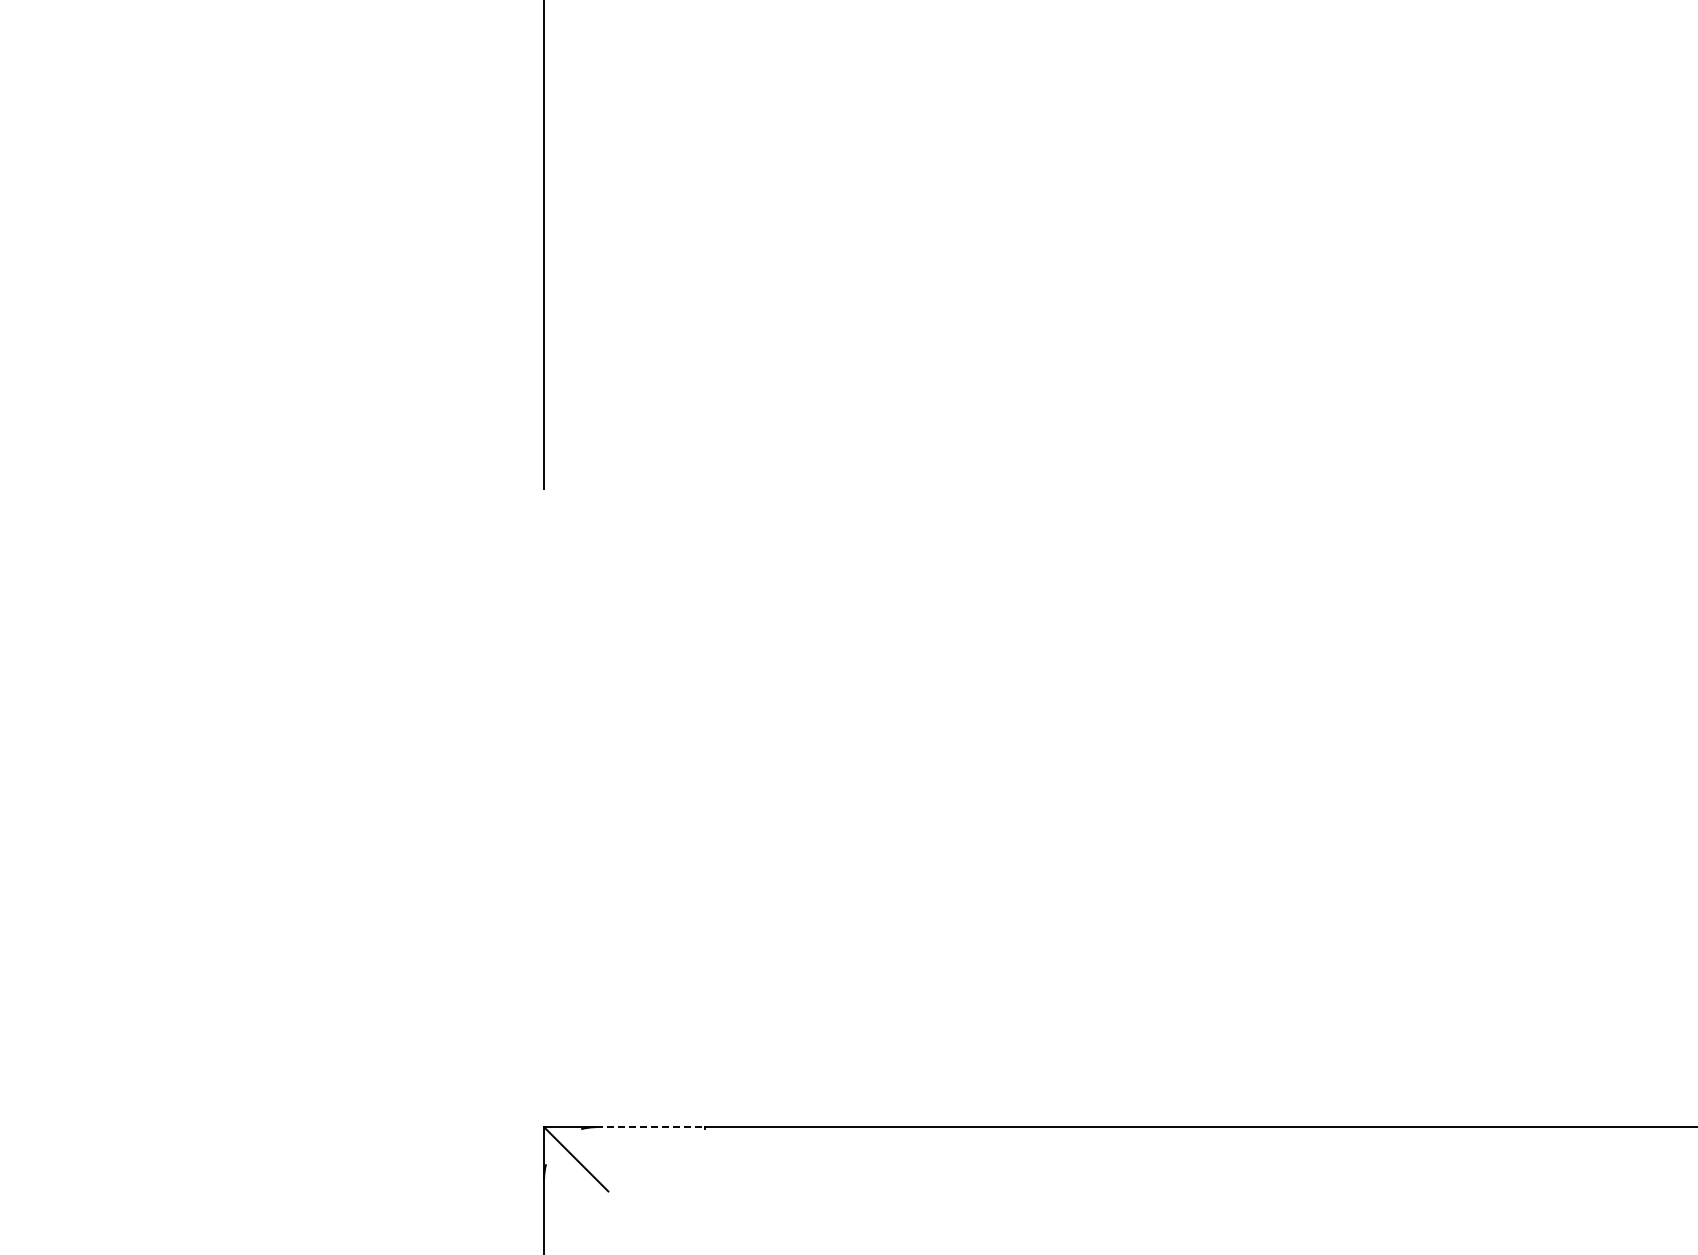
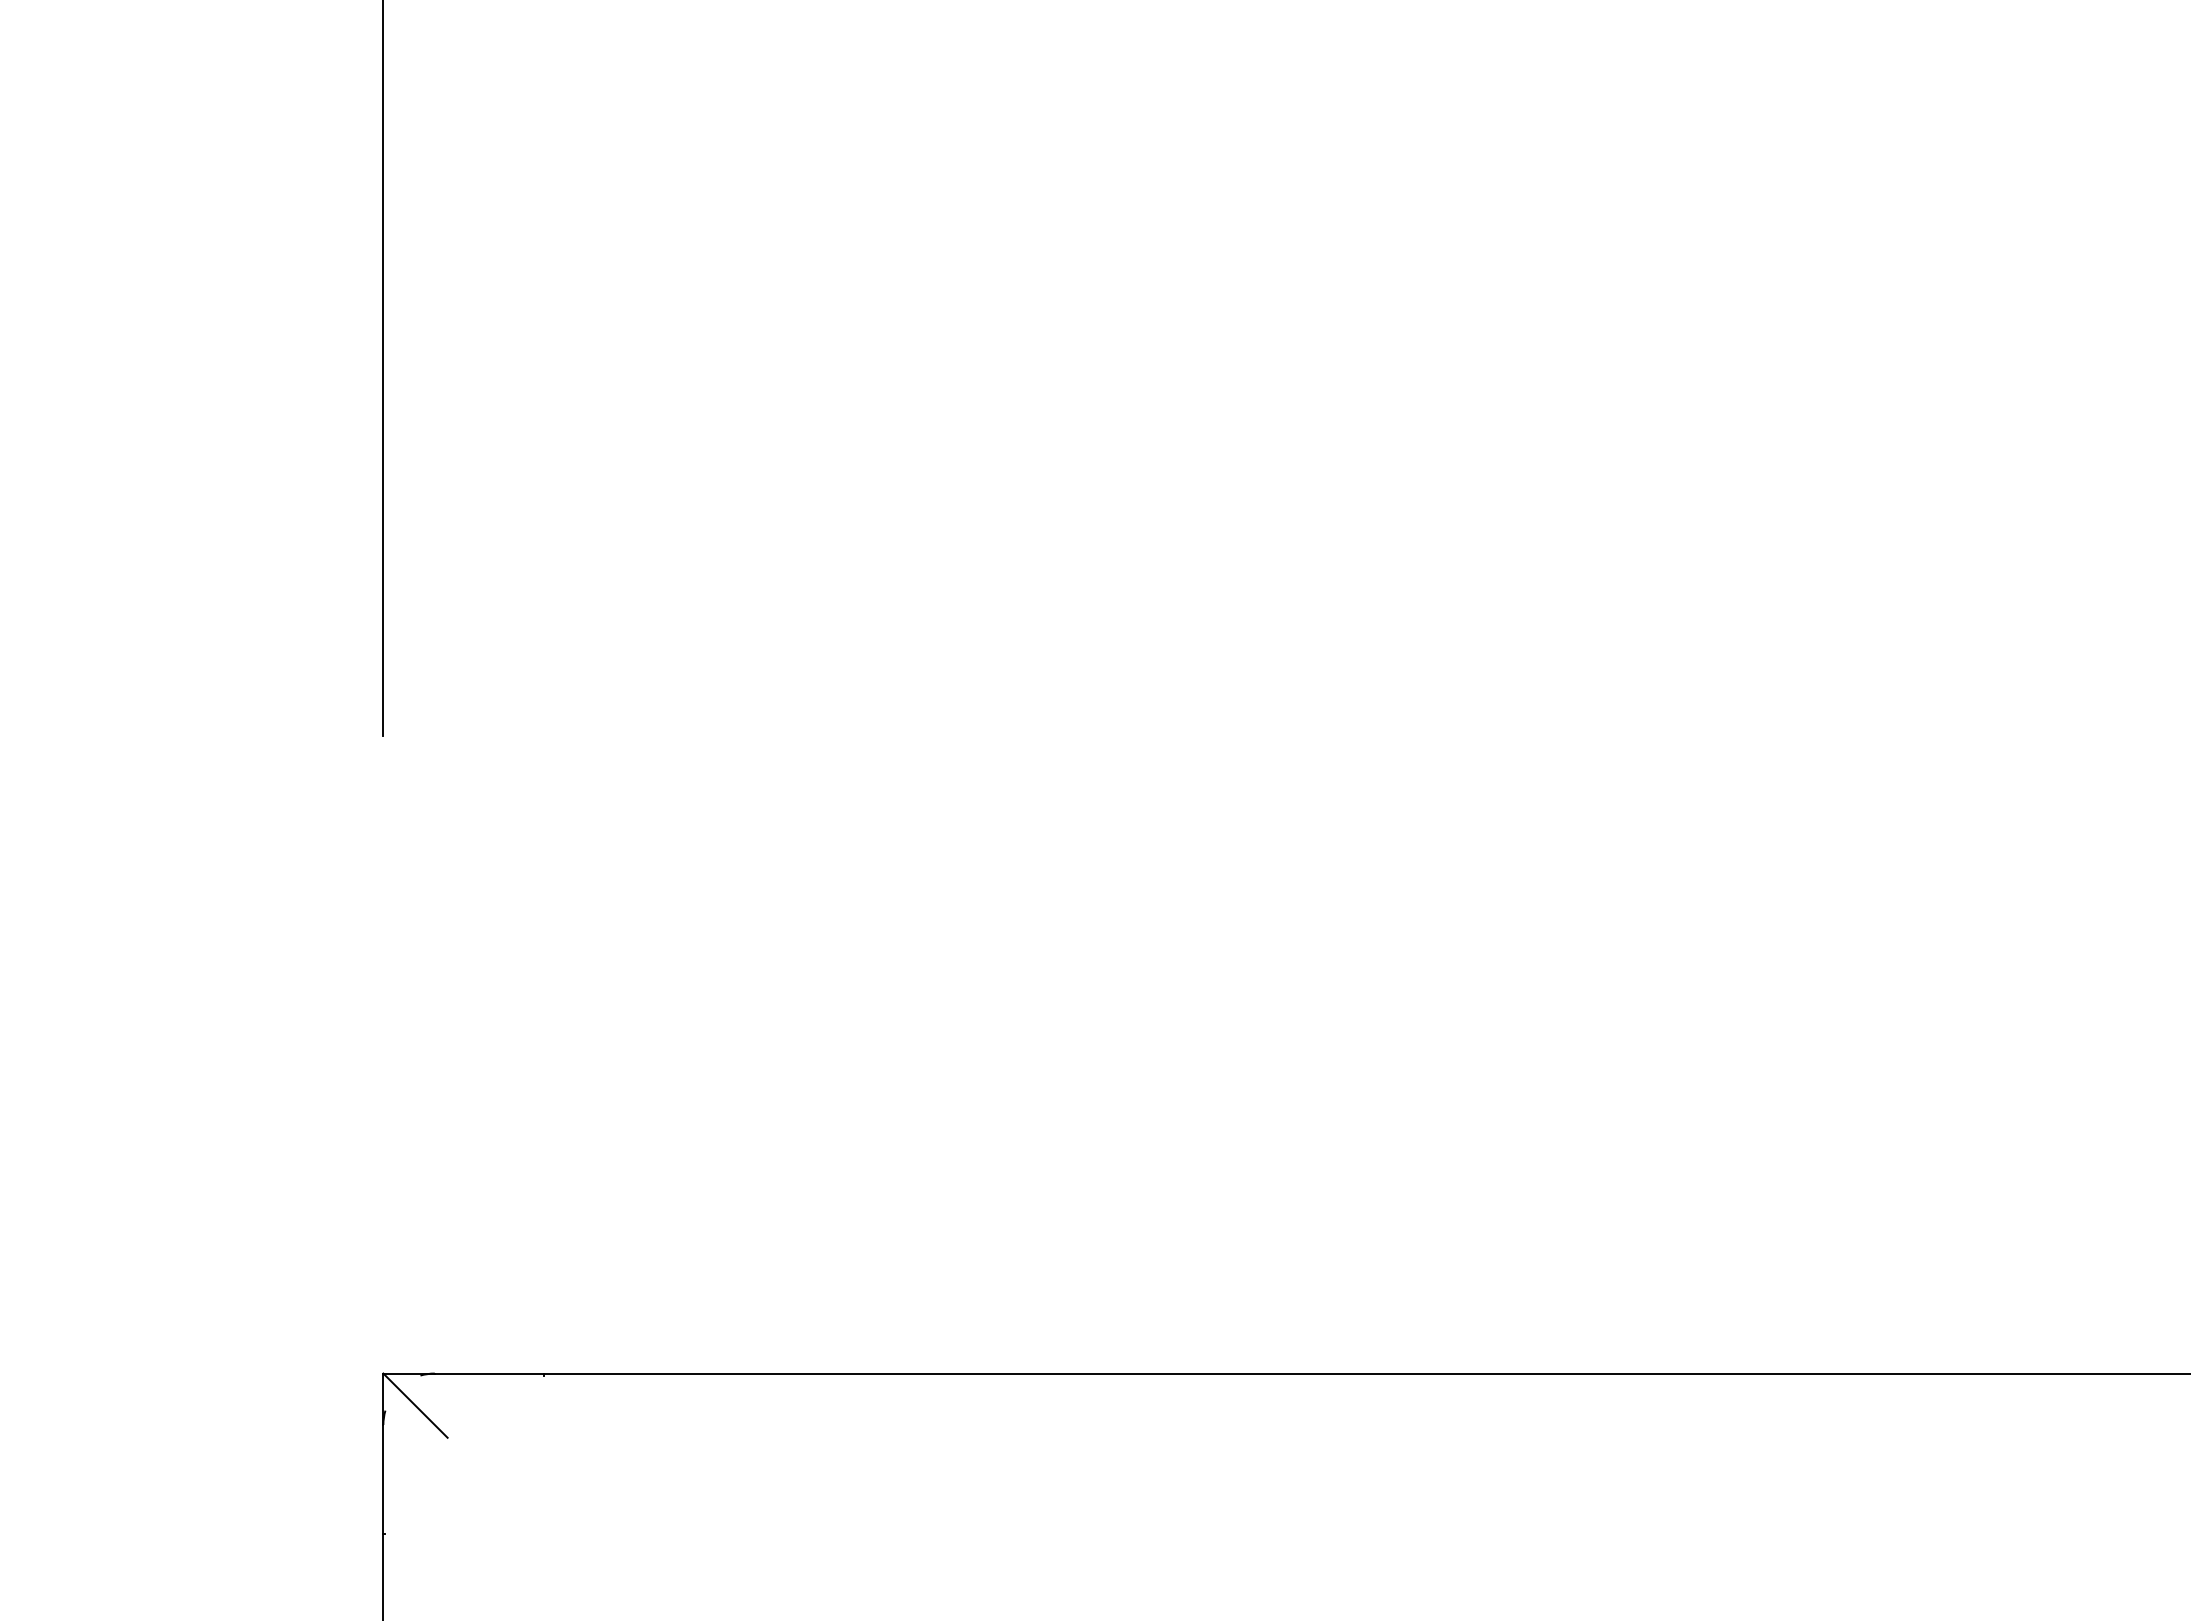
line: (650, 1127) -> (489, 1373), dashed -> solid

